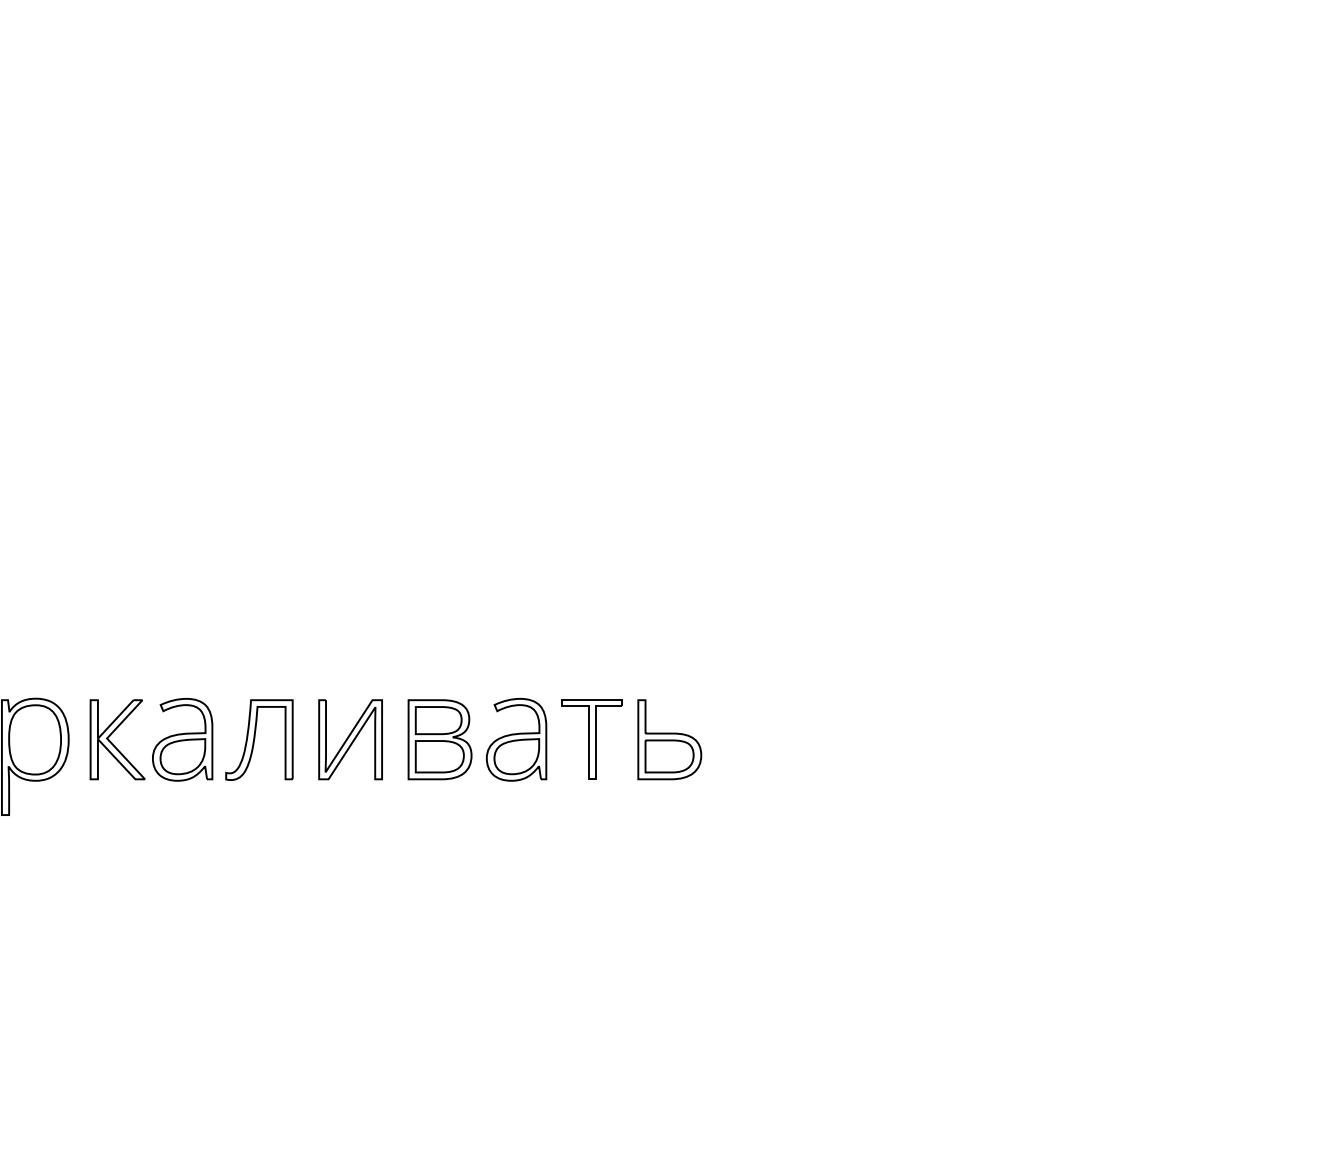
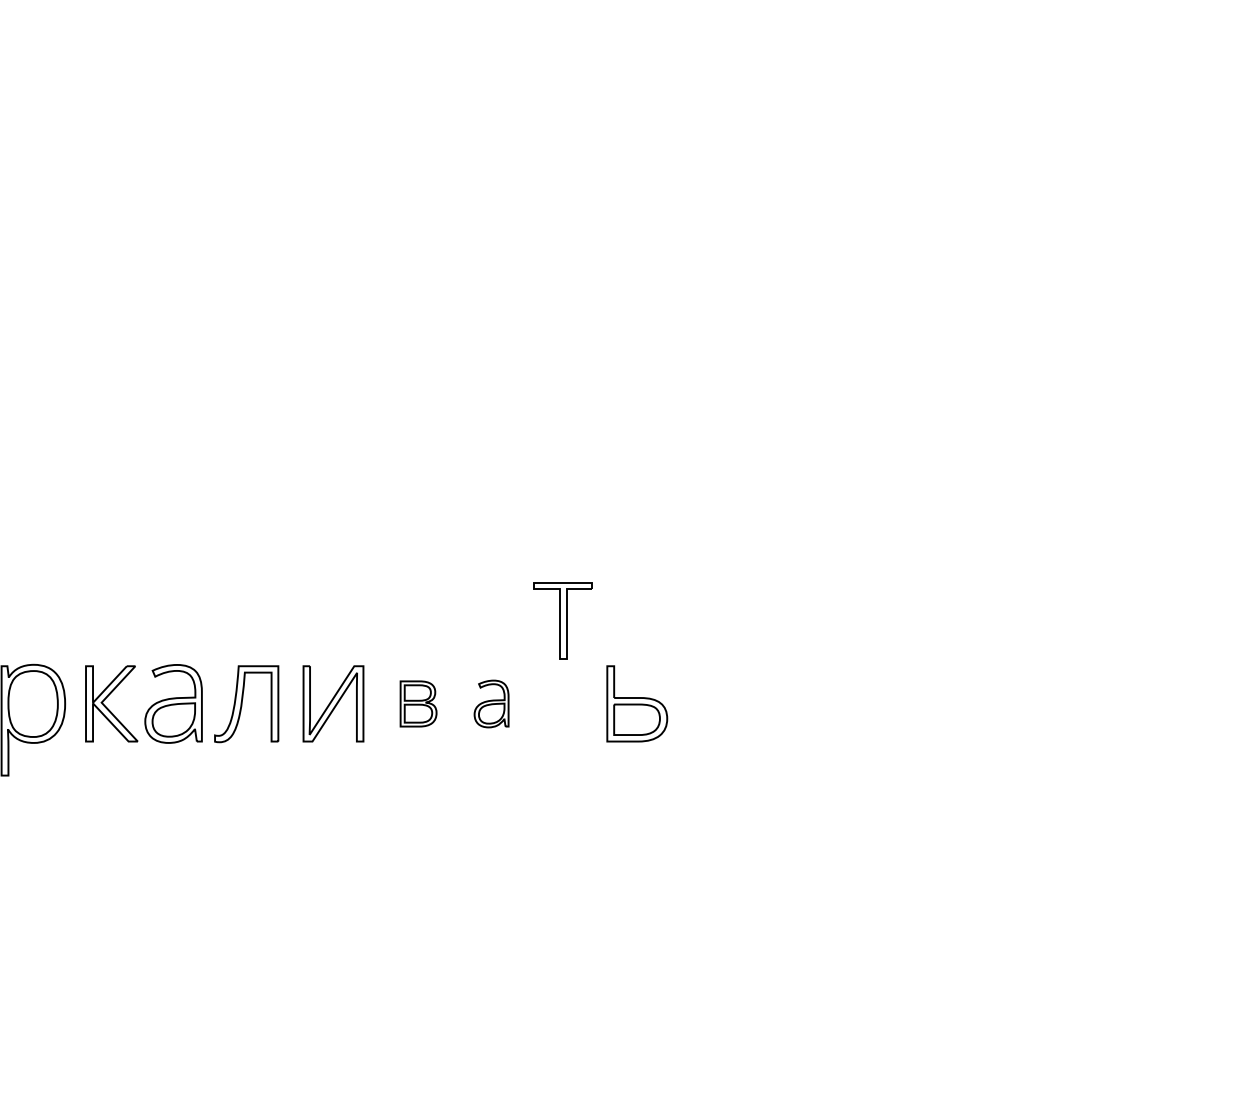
part: (439, 739) -> (418, 703), size x0.6
part: (516, 739) -> (491, 703), size x0.6
part: (591, 739) -> (562, 620), moved

